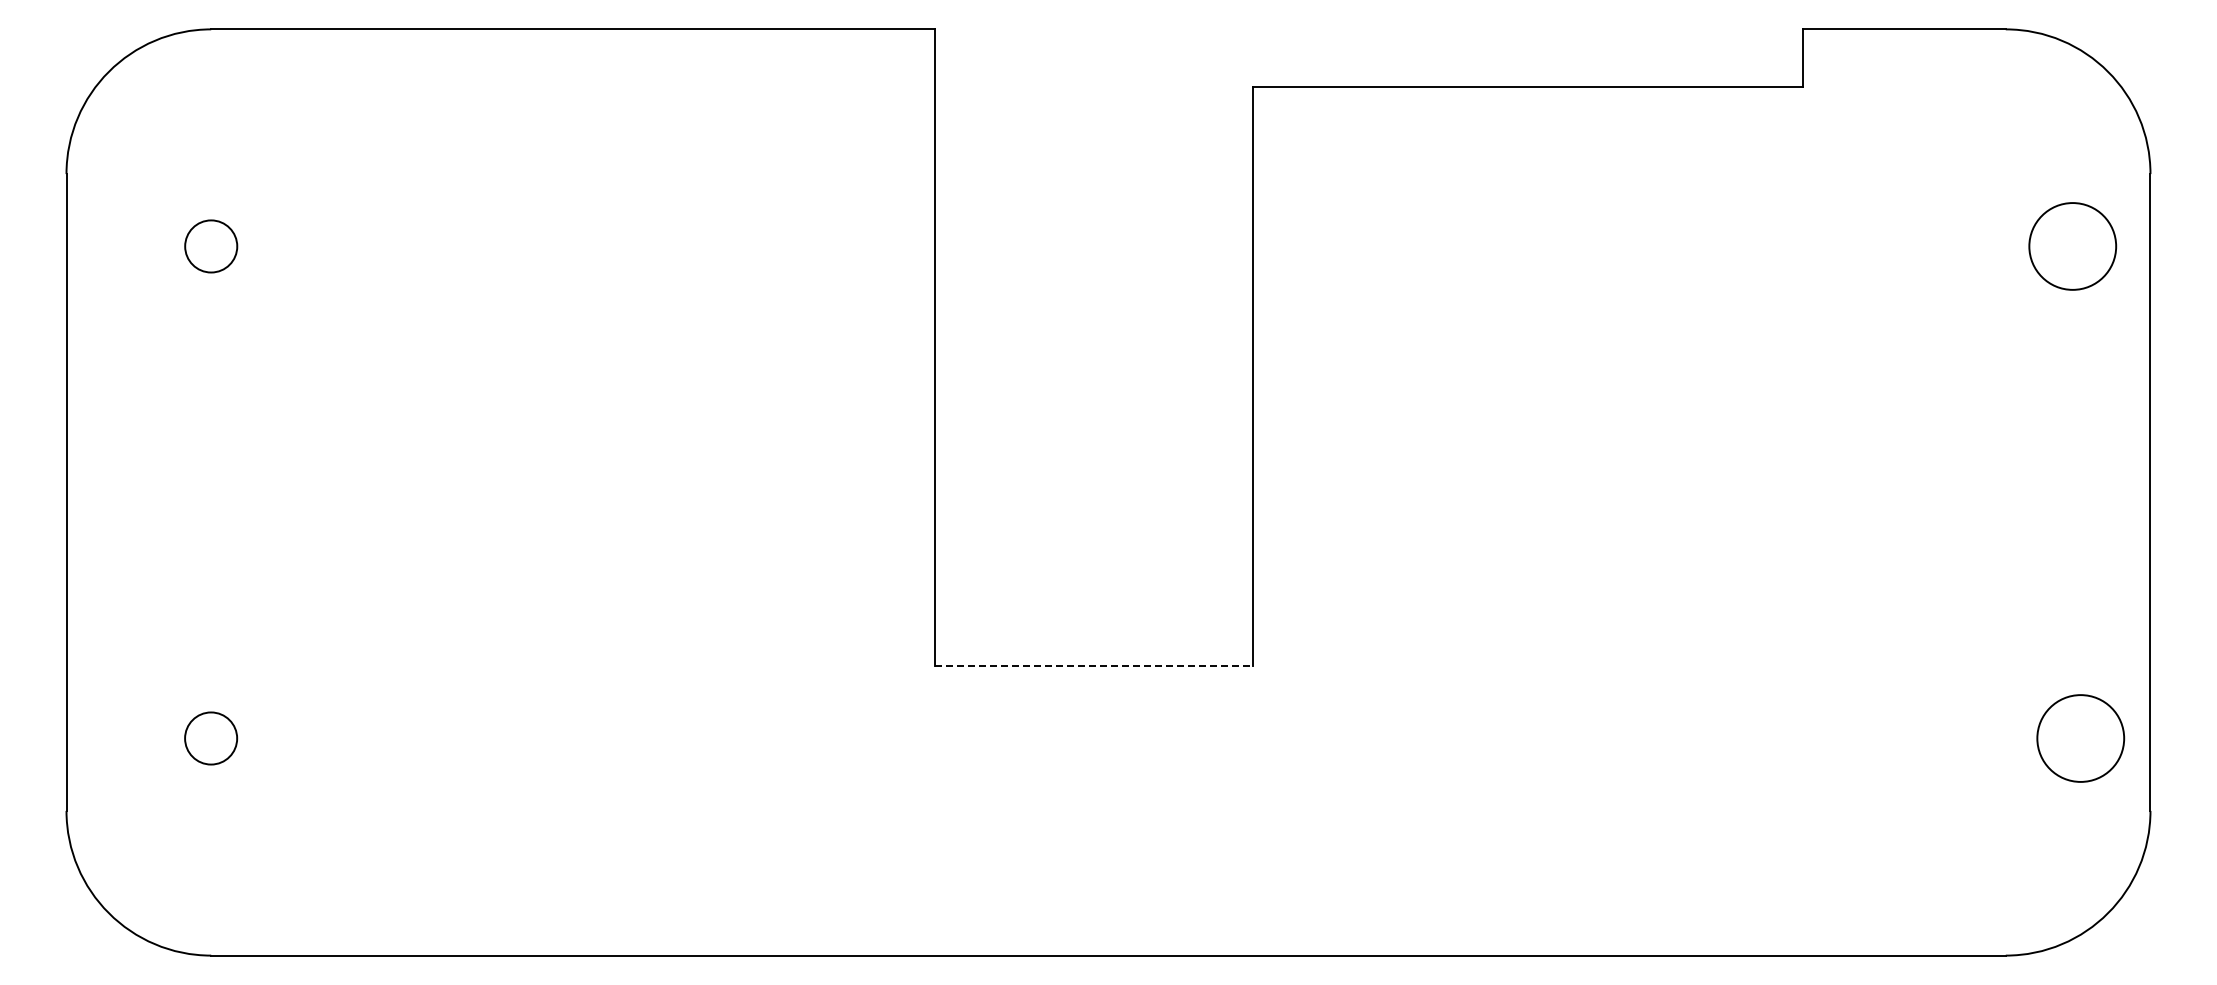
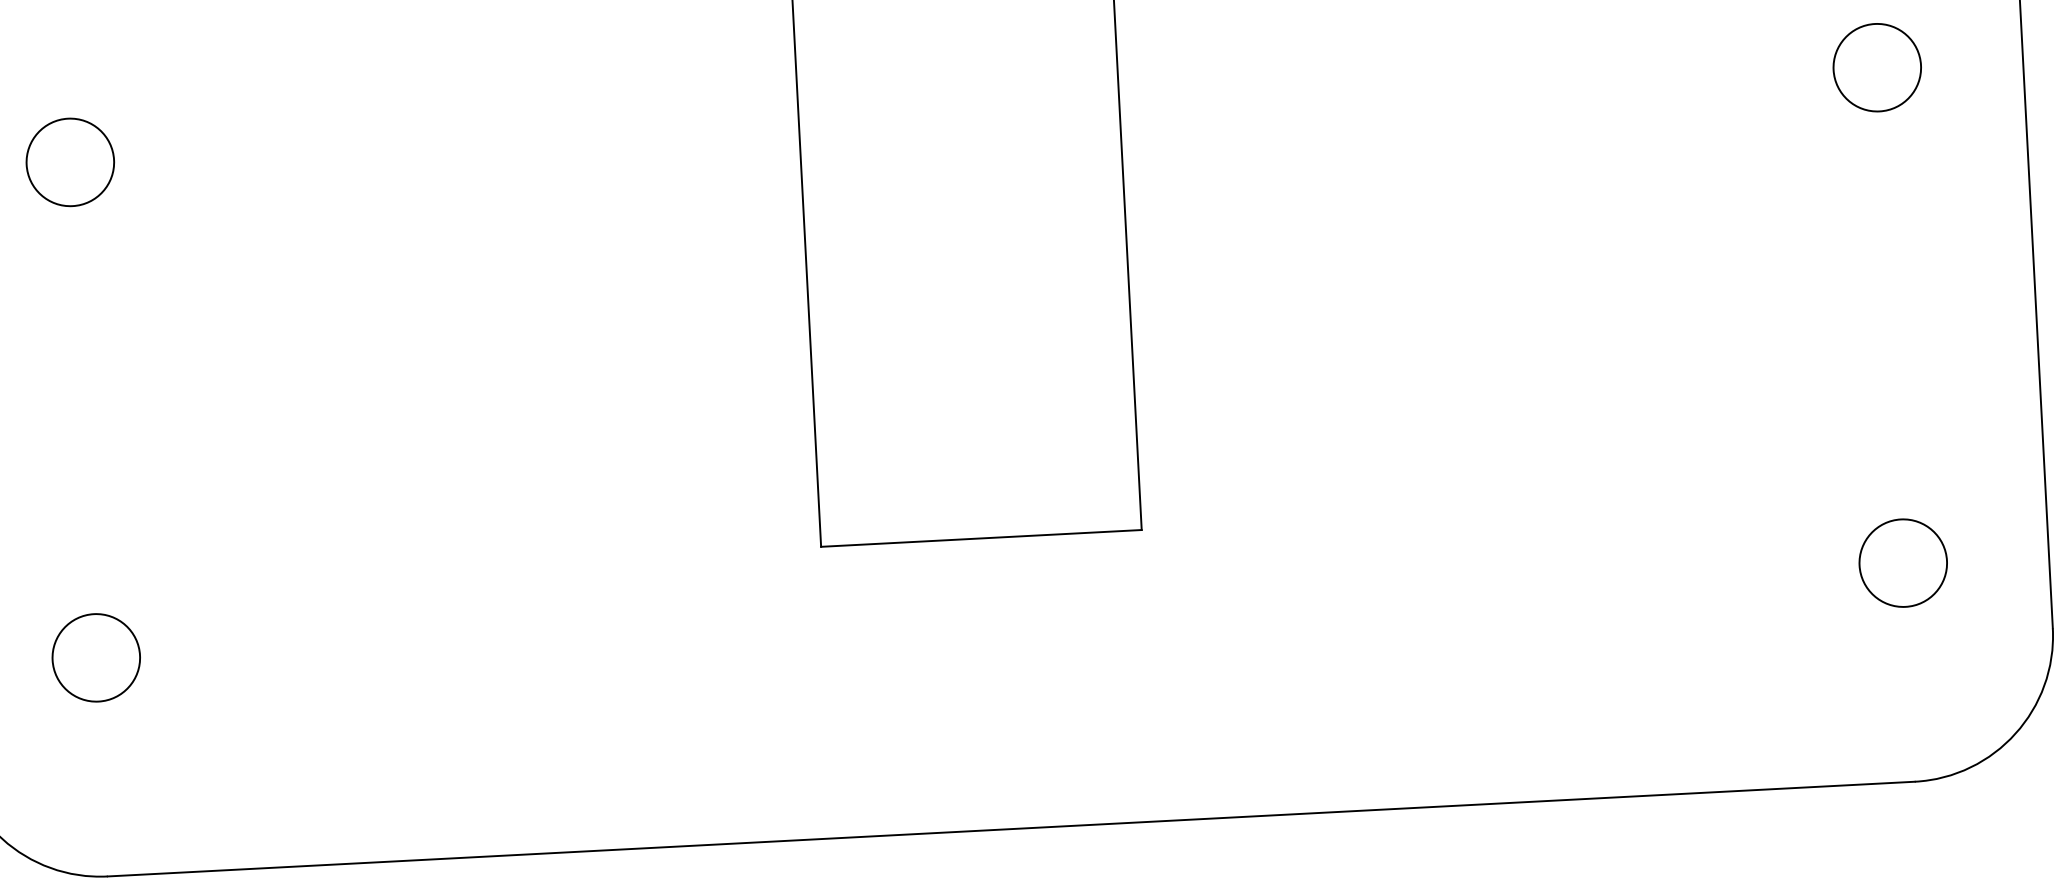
circle: (210, 246) -> (69, 162), size x1.67
circle: (2072, 246) -> (1877, 67), moved
line: (1094, 666) -> (981, 538), dashed -> solid
circle: (210, 738) -> (95, 657), size x1.67
circle: (2080, 738) -> (1903, 563), moved

